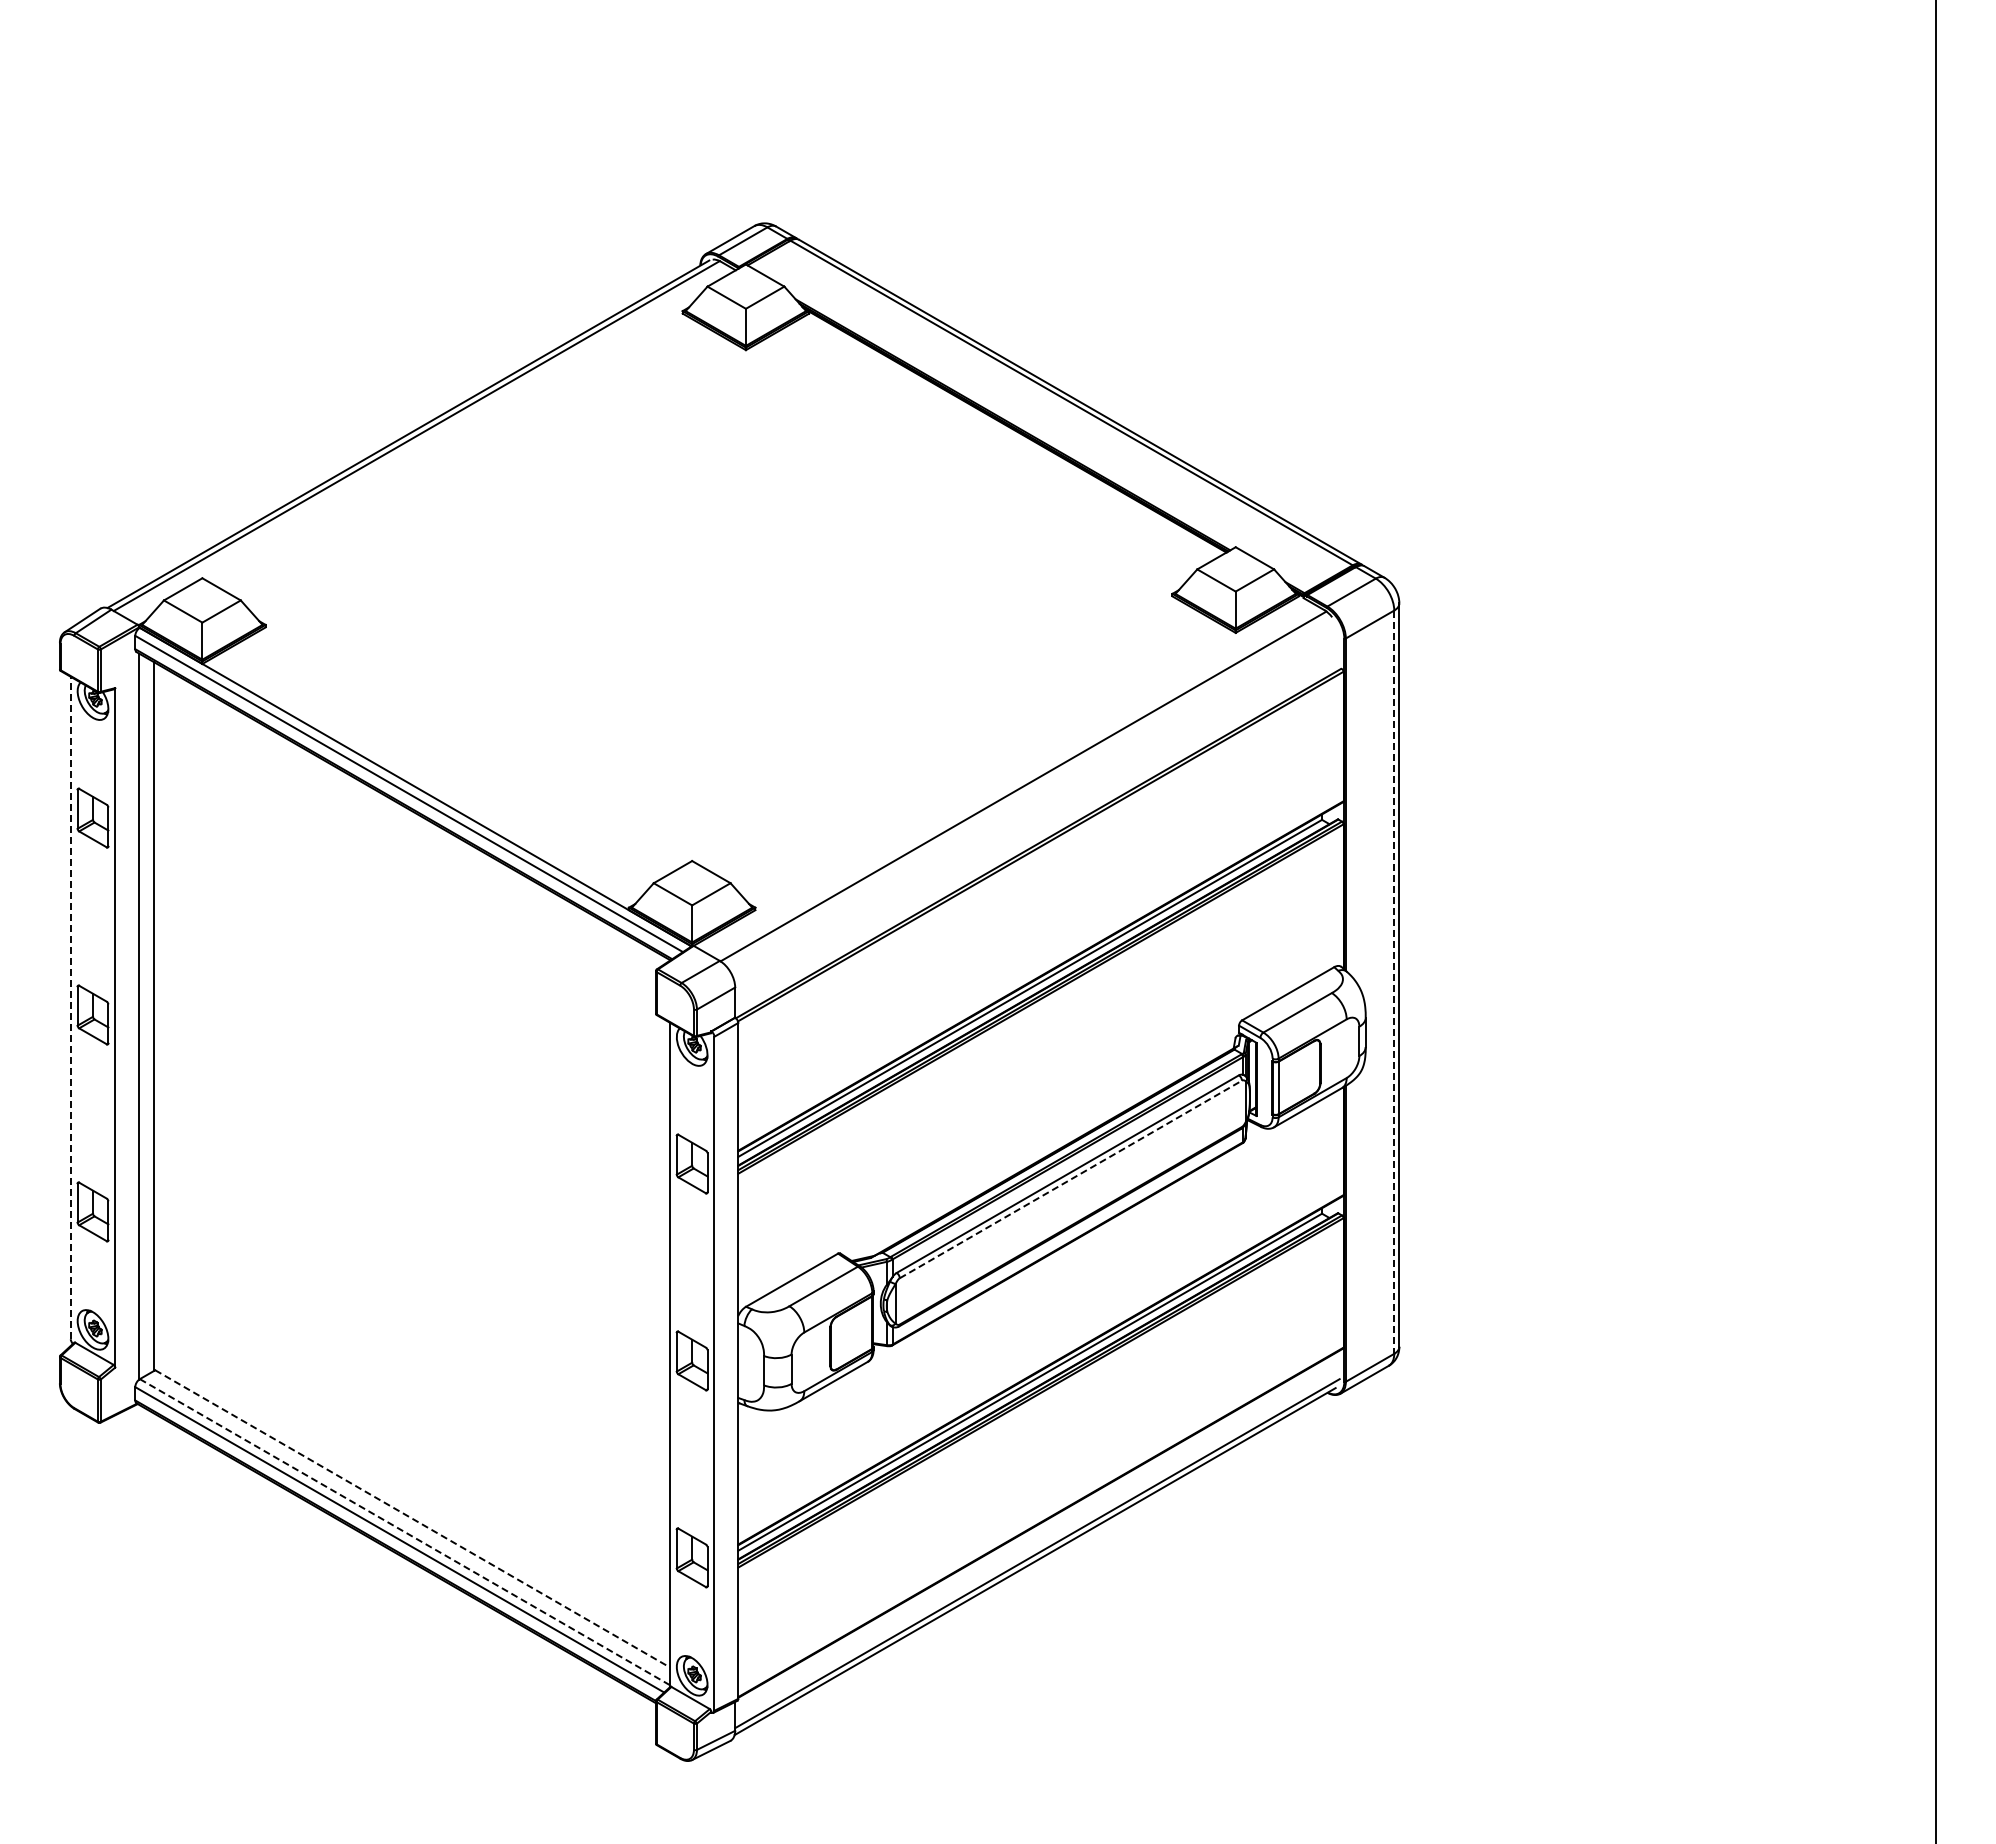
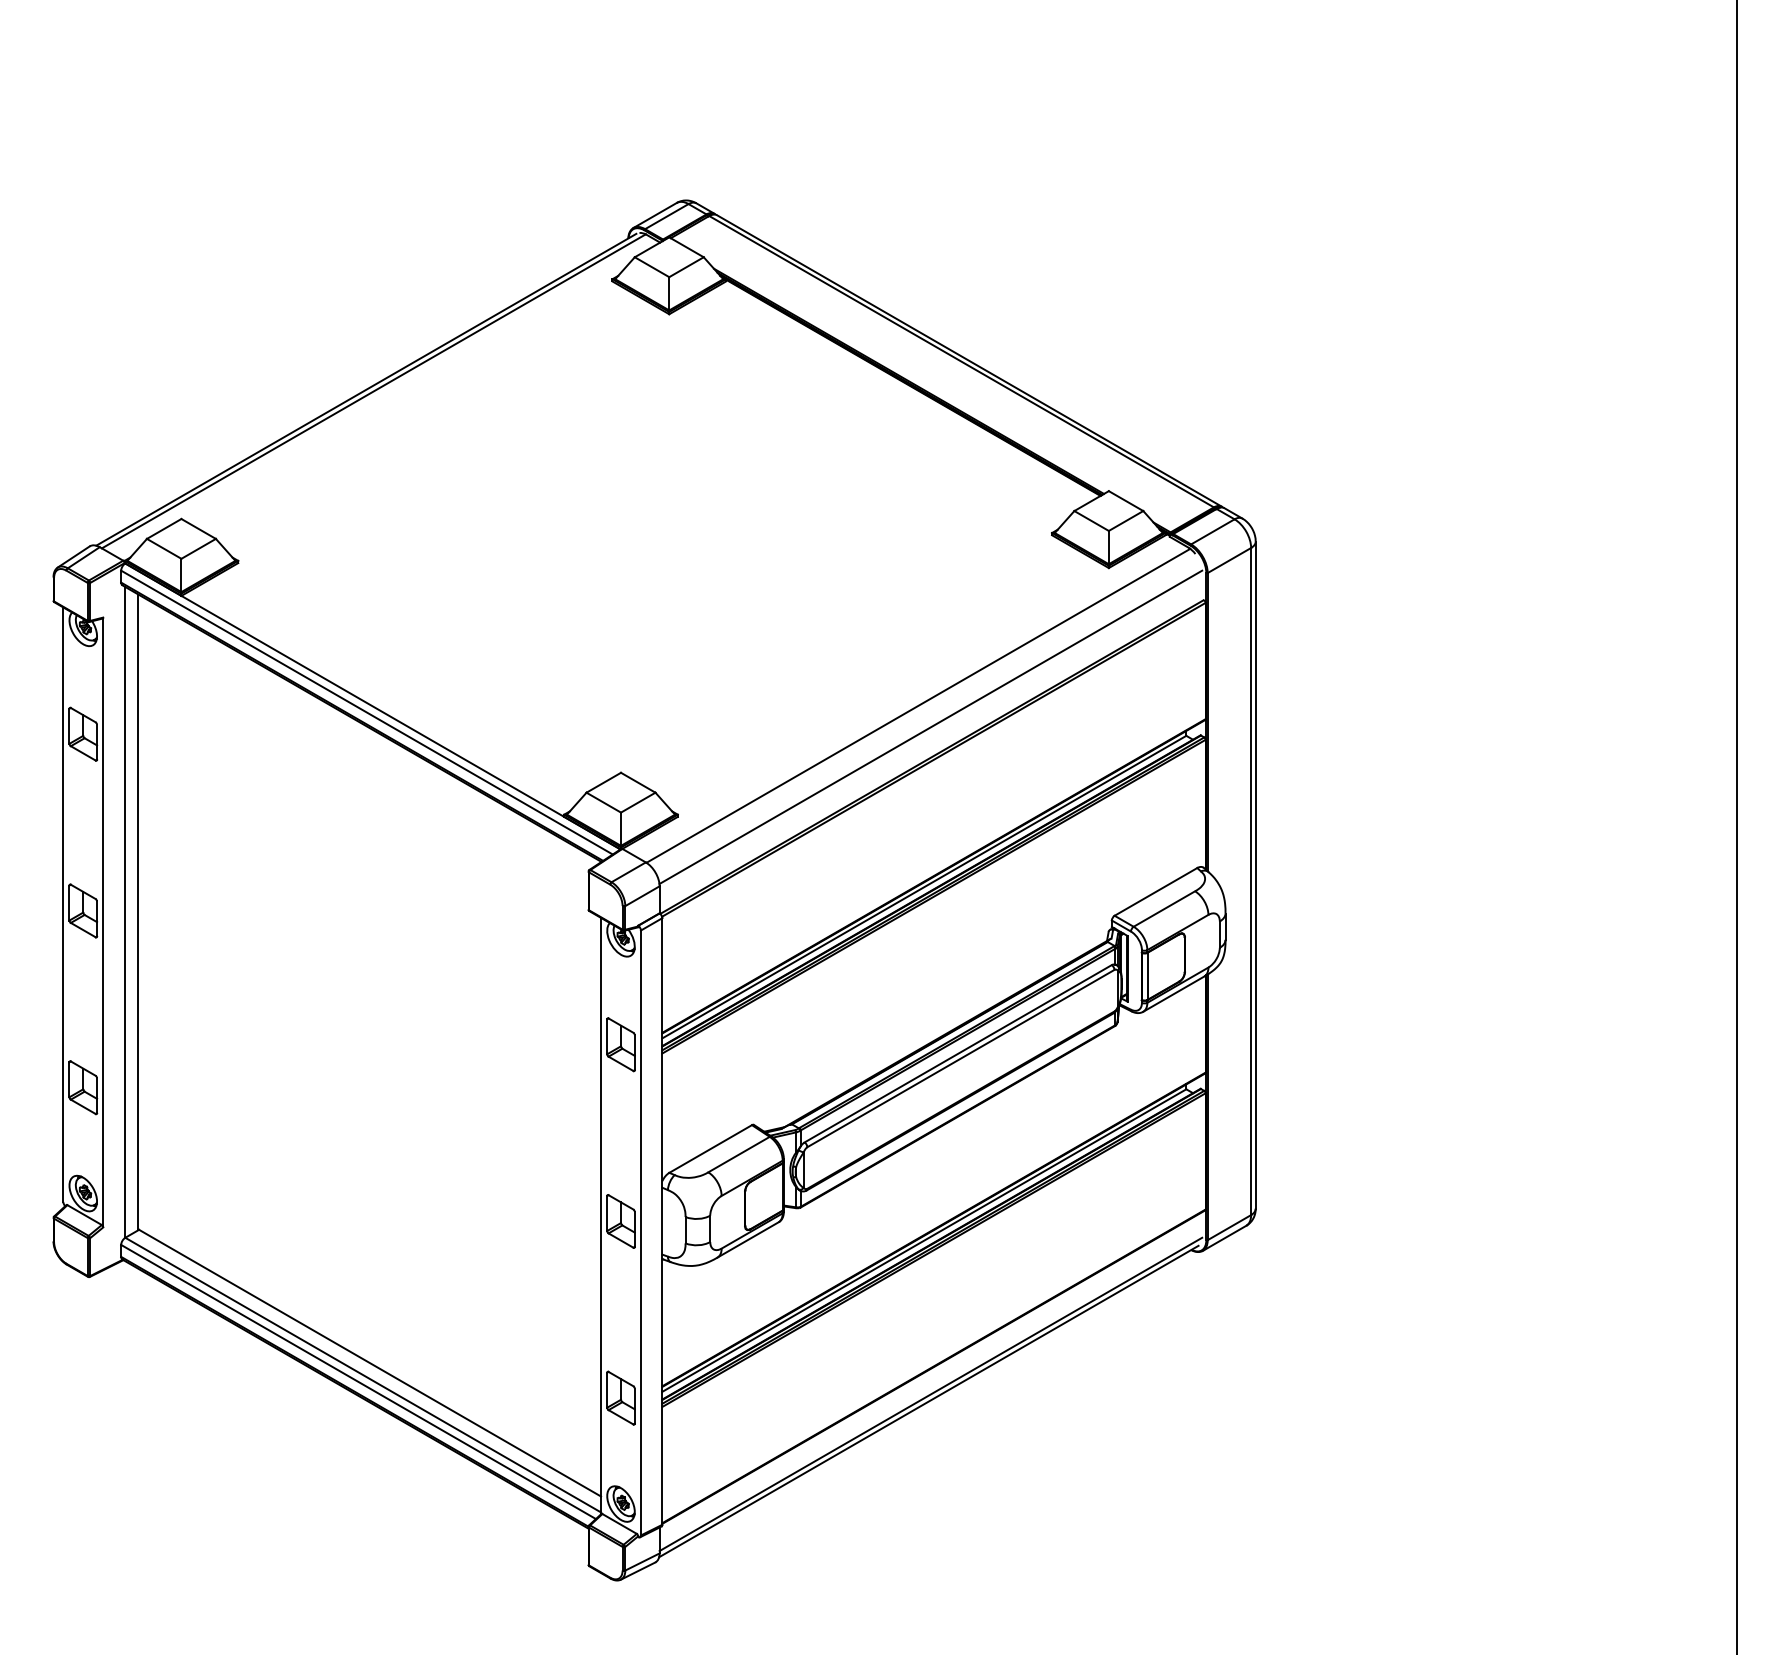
line: (1037, 809) -> (930, 726), added
line: (1394, 982) -> (1251, 881), dashed -> solid
line: (70, 1007) -> (63, 904), dashed -> solid
line: (1070, 1179) -> (960, 1058), dashed -> solid
line: (413, 1519) -> (370, 1363), dashed -> solid
line: (405, 1532) -> (363, 1375), dashed -> solid

